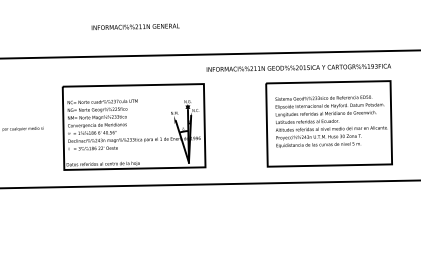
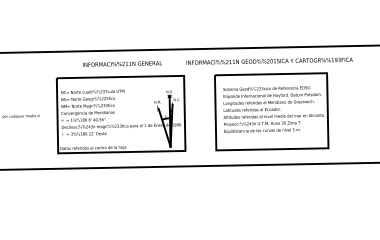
text: (135, 26) -> (122, 63), moved
part: (328, 123) -> (271, 111), moved

